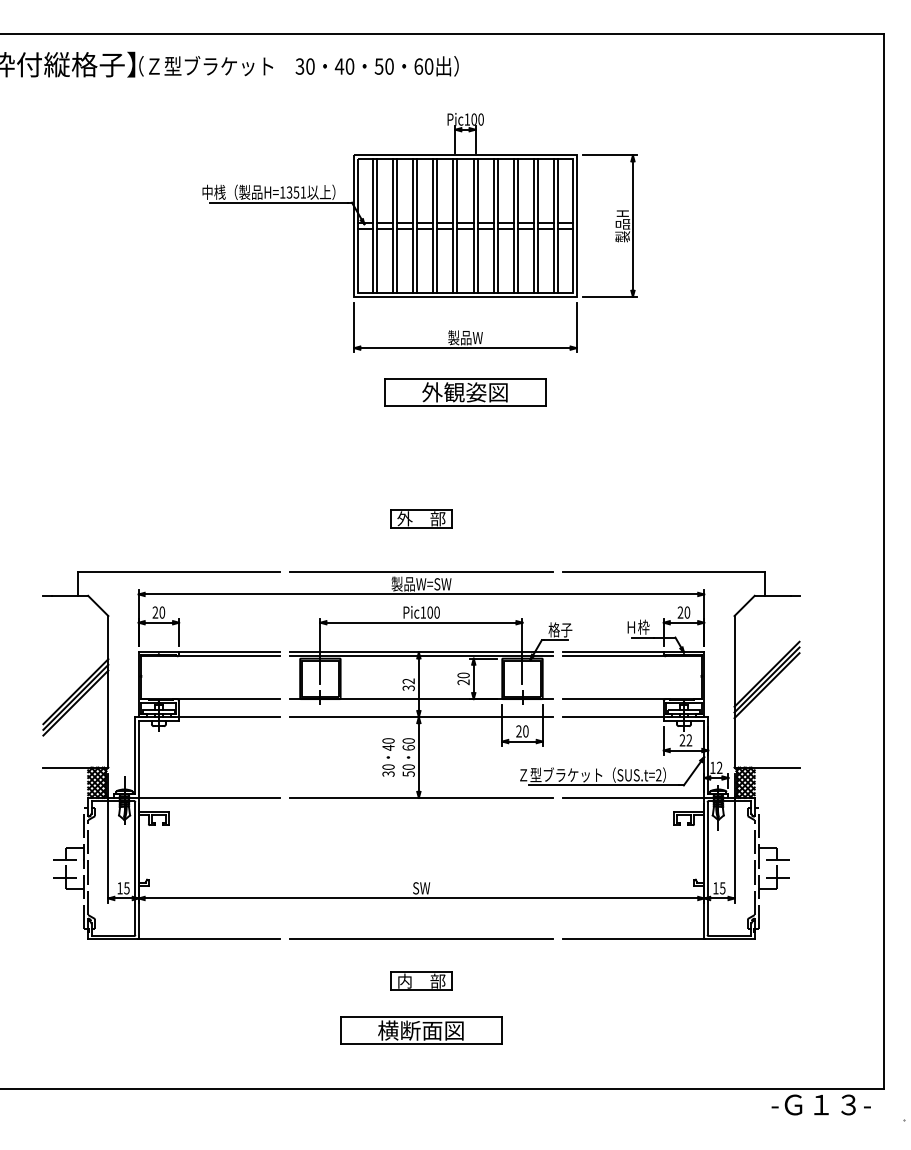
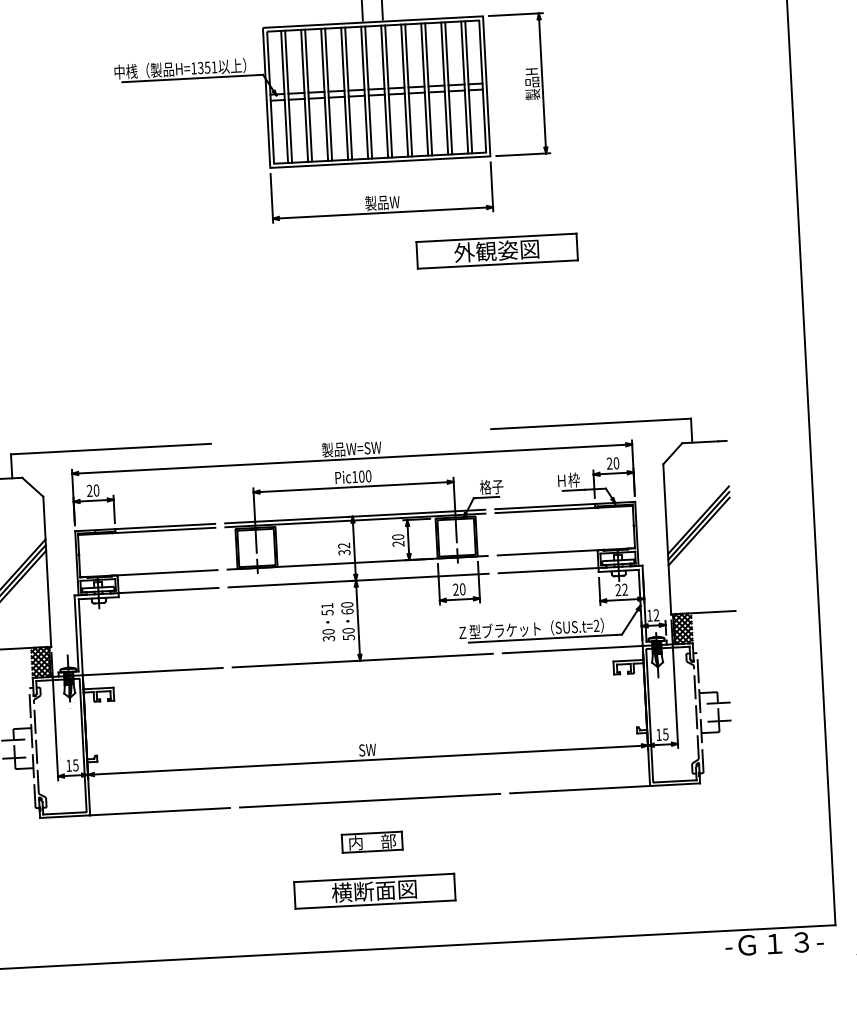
part: (465, 392) -> (497, 251), moved
part: (421, 518) -> (348, 383), removed
line: (421, 571) -> (351, 436), removed
text: (388, 744) -> (327, 609), 40 -> 51

